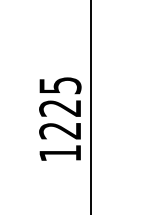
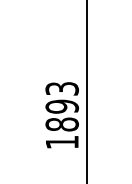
text: (59, 107) -> (61, 106), 1225 -> 1893

